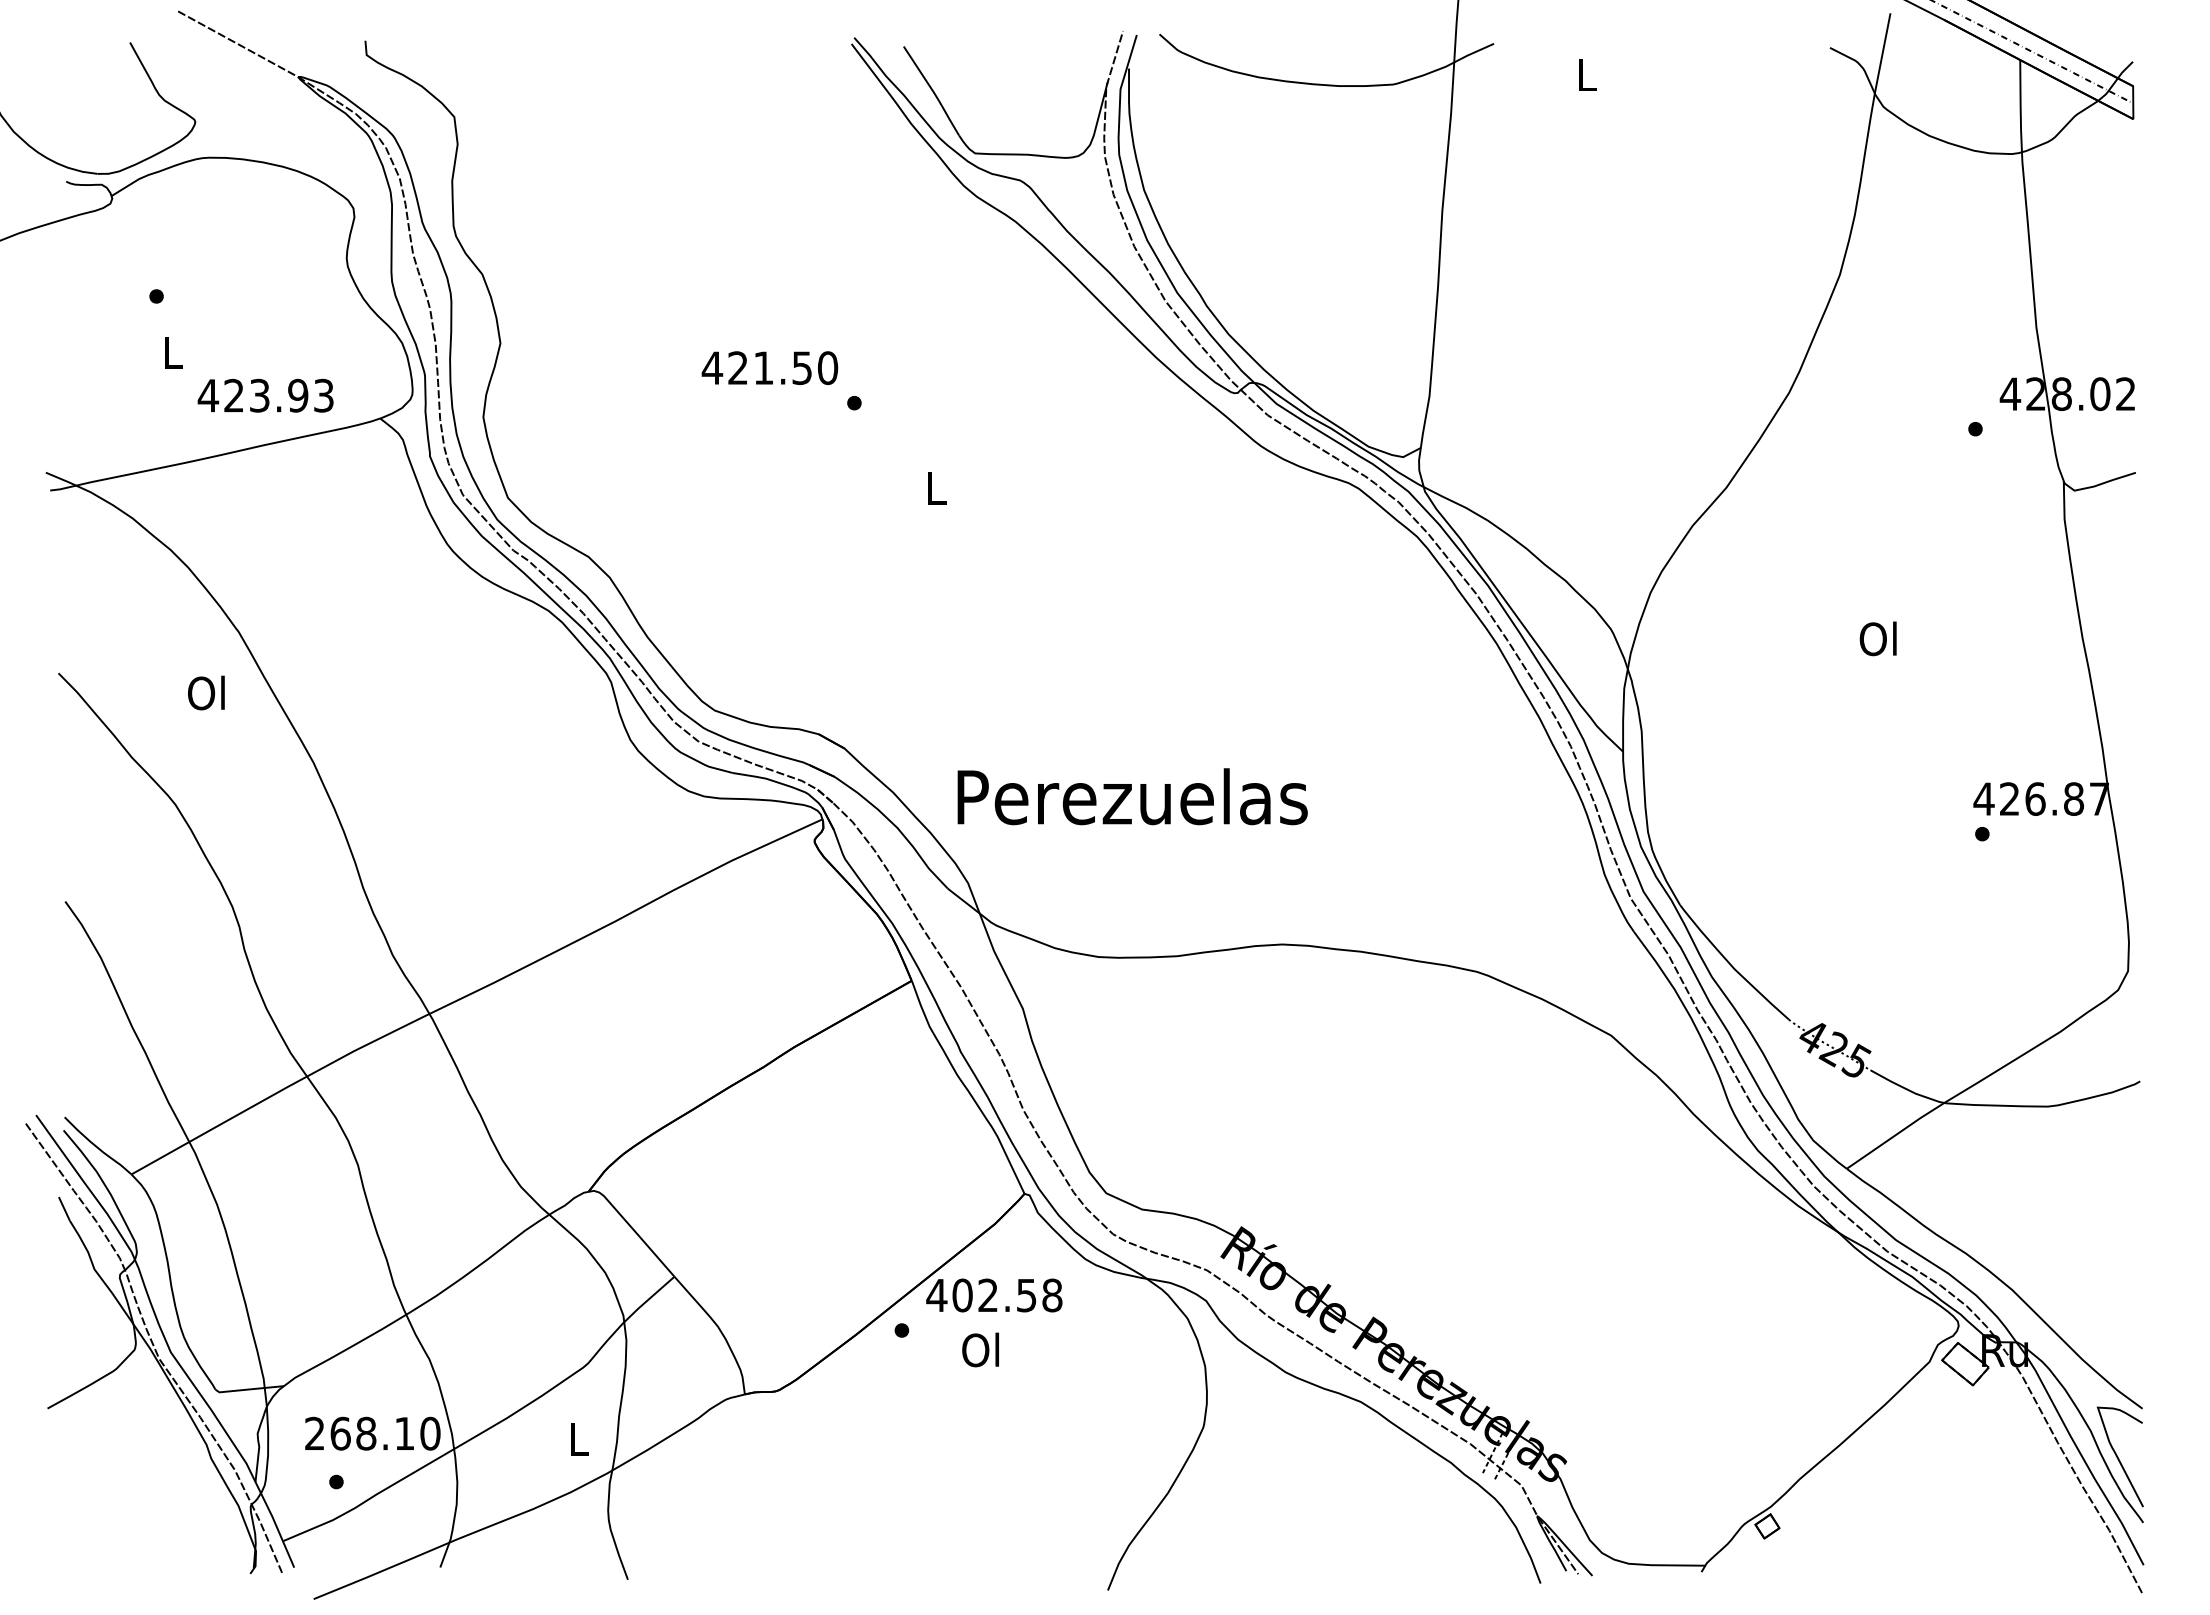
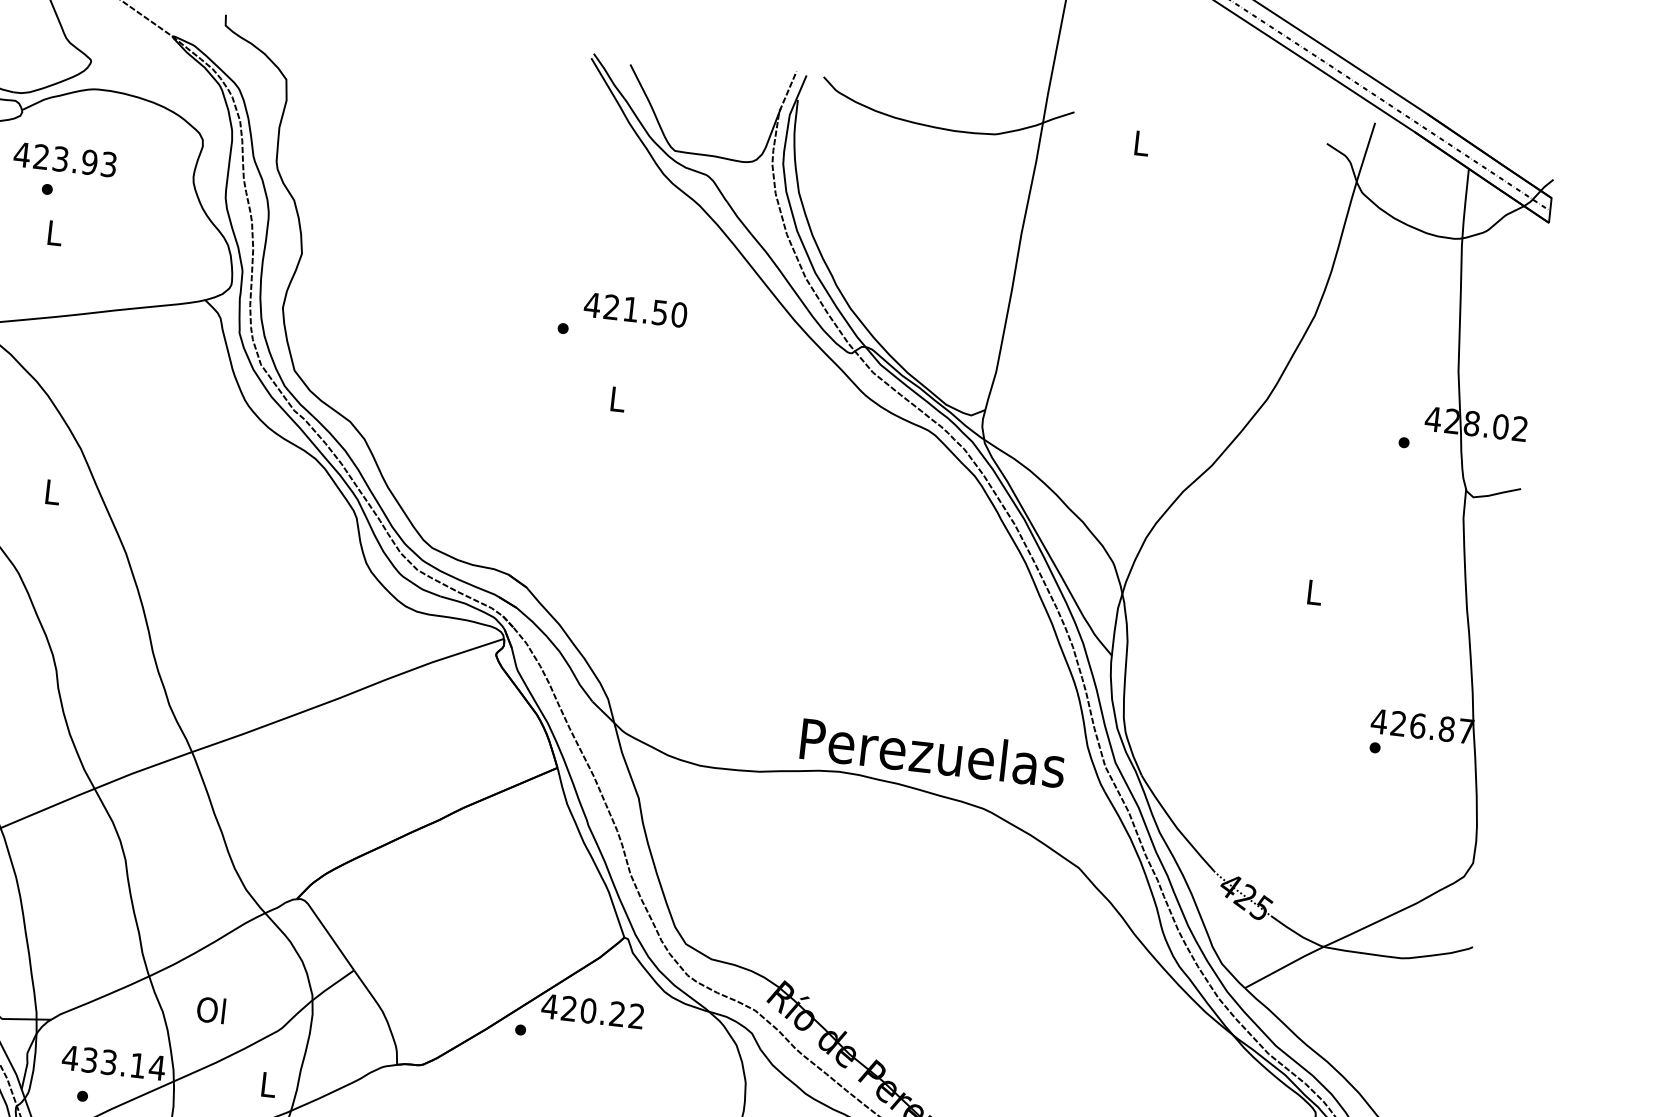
text: (769, 367) -> (635, 309), moved
text: (265, 395) -> (65, 159), moved
text: (1877, 638) -> (1312, 591), Ol -> L
text: (206, 692) -> (51, 491), Ol -> L
text: (1132, 796) -> (932, 752), moved
text: (1007, 1295) -> (603, 1012), 402.58 -> 420.22
text: (980, 1349) -> (211, 1009), moved
text: (372, 1433) -> (113, 1062), 268.10 -> 433.14

